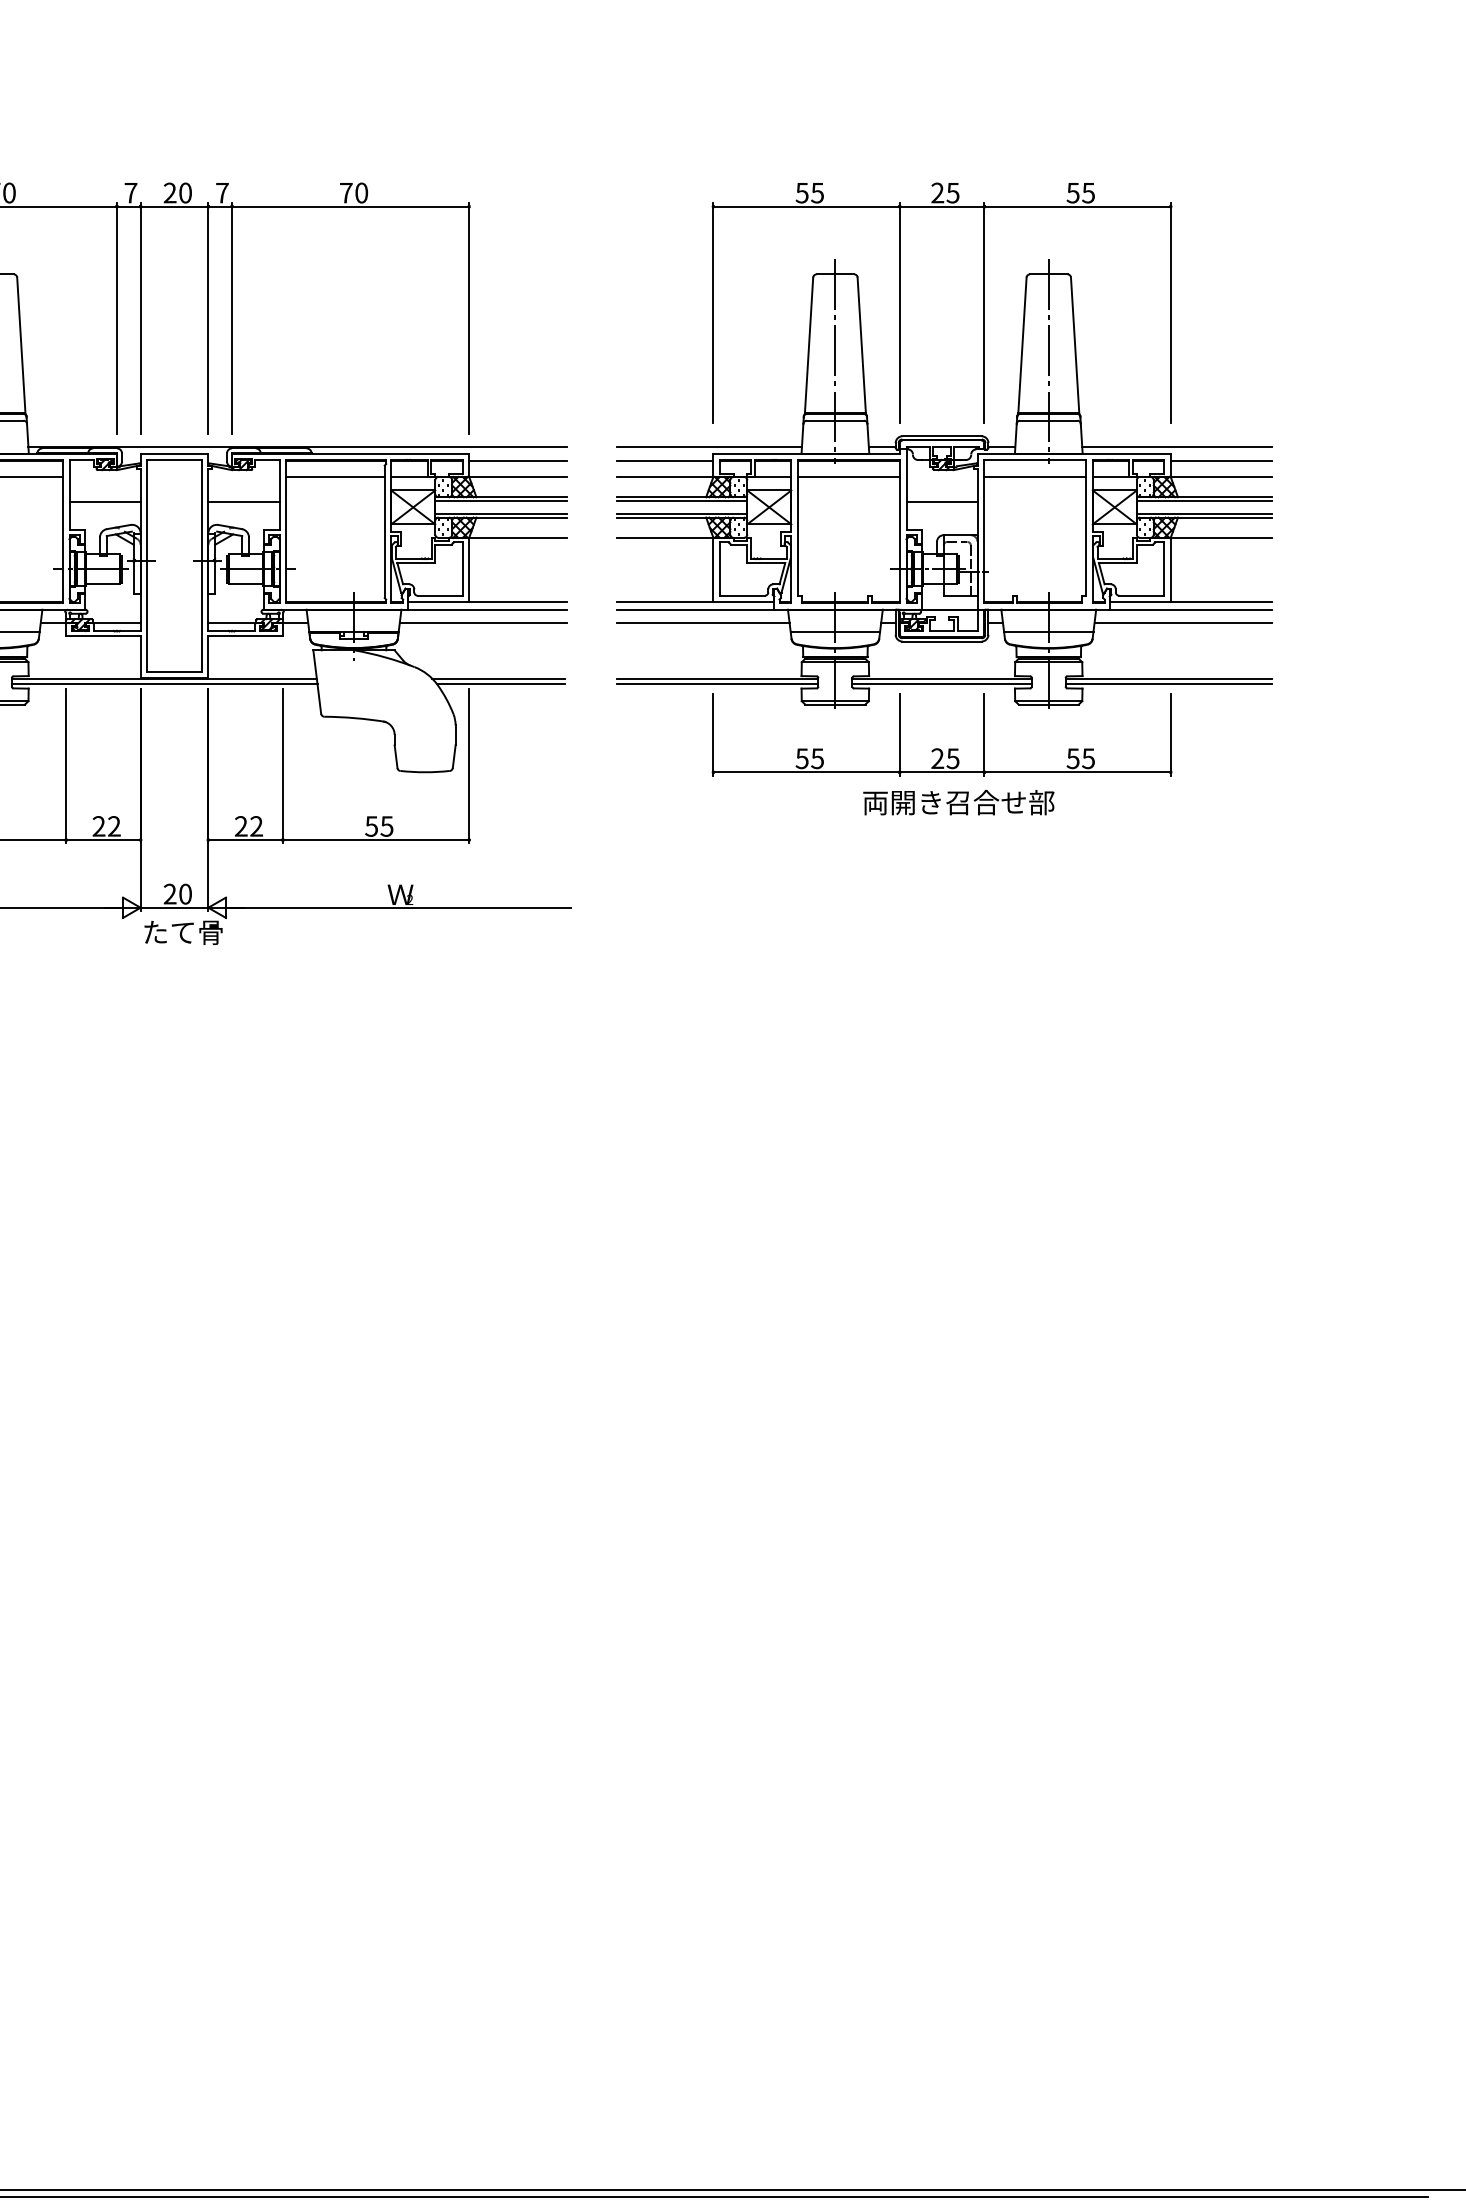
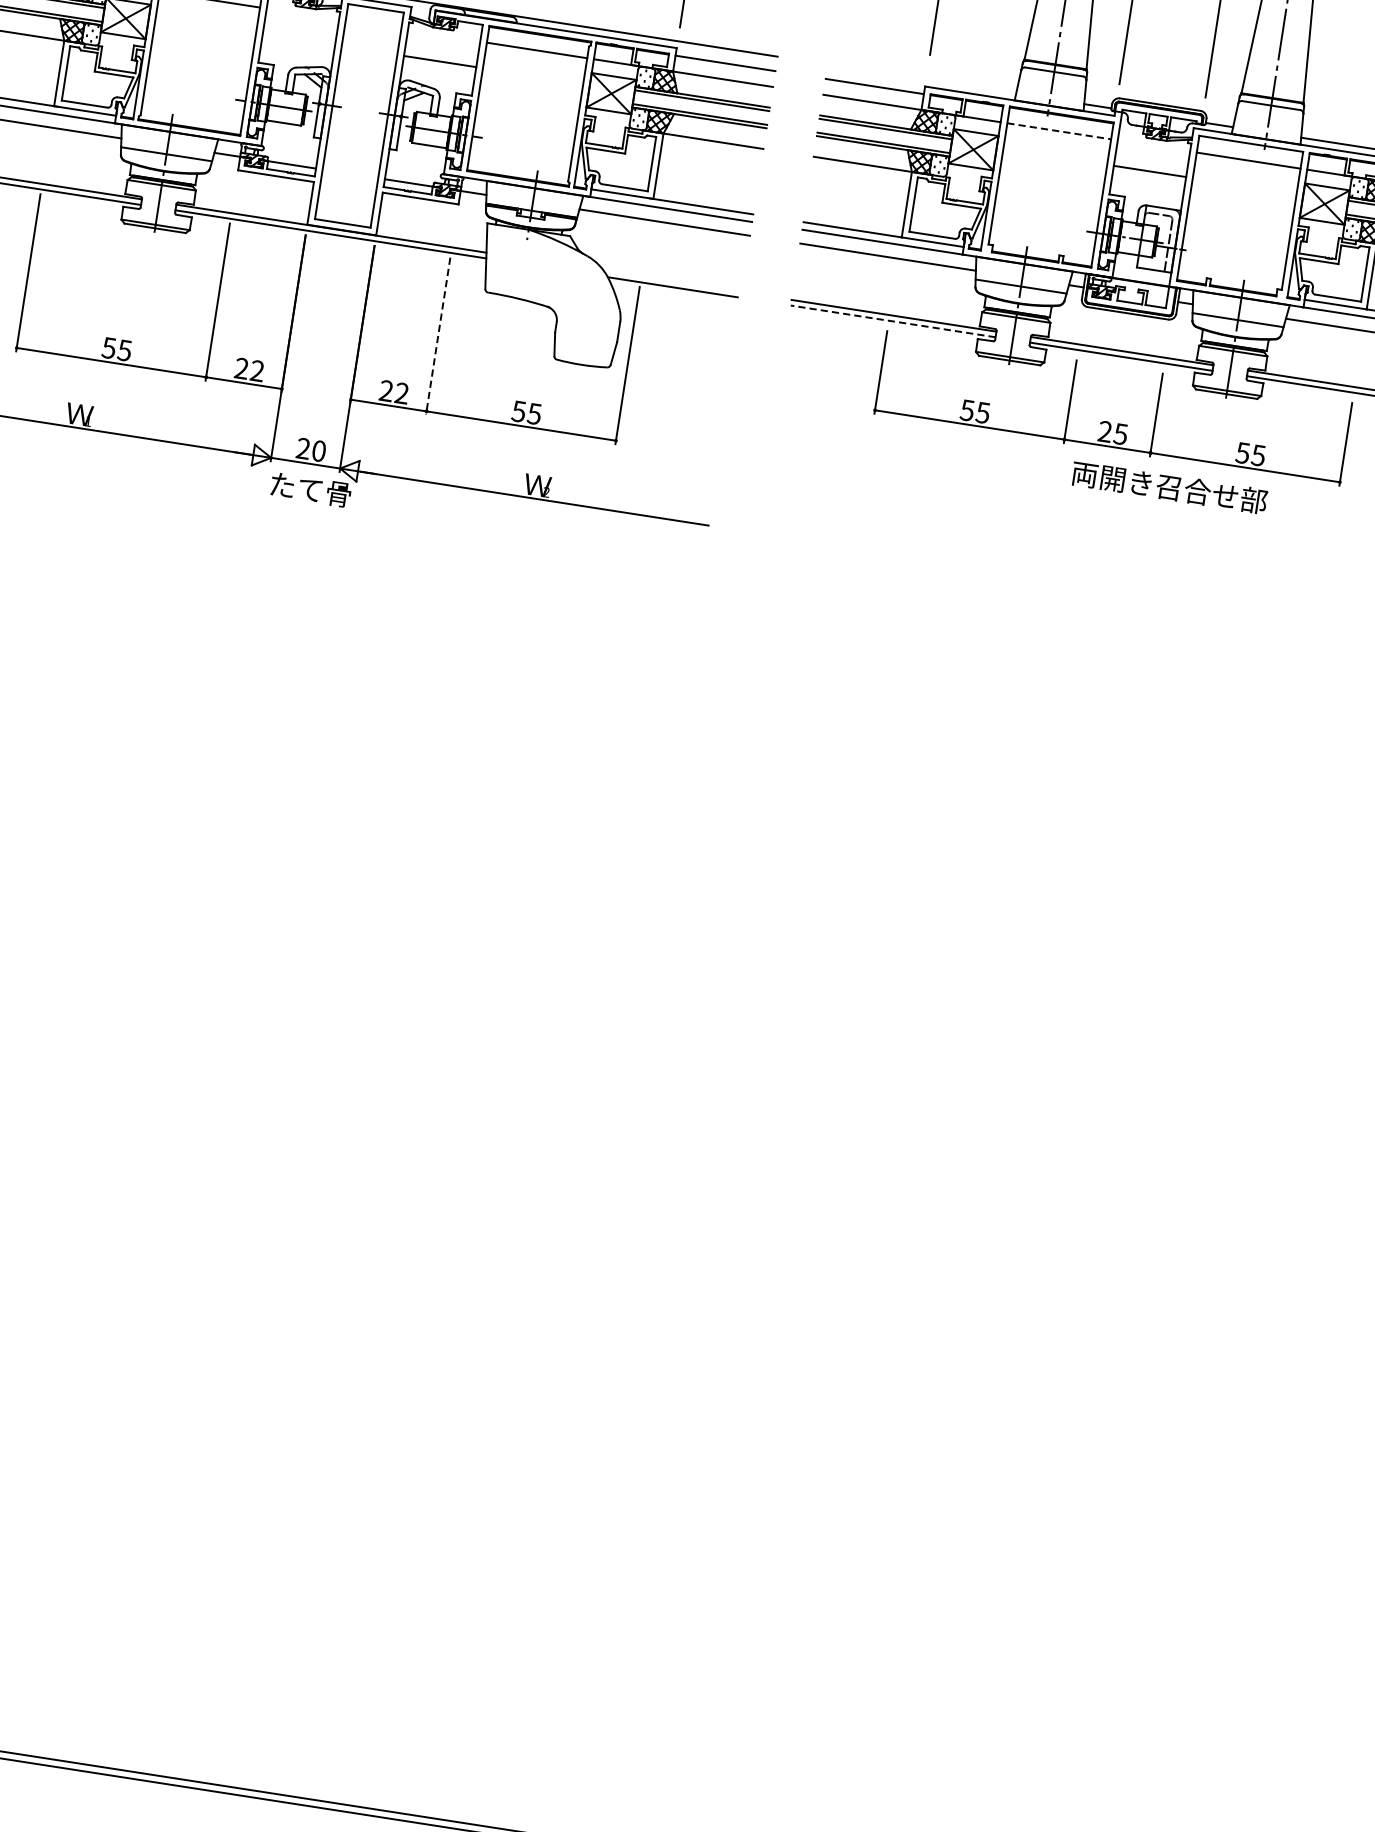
line: (708, 447) -> (921, 79), removed
line: (849, 476) -> (1059, 130), solid -> dashed
line: (104, 502) -> (298, 40), removed
line: (498, 678) -> (671, 281), removed
line: (717, 684) -> (892, 321), solid -> dashed
line: (282, 766) -> (437, 336), solid -> dashed
text: (958, 802) -> (1169, 487), moved

